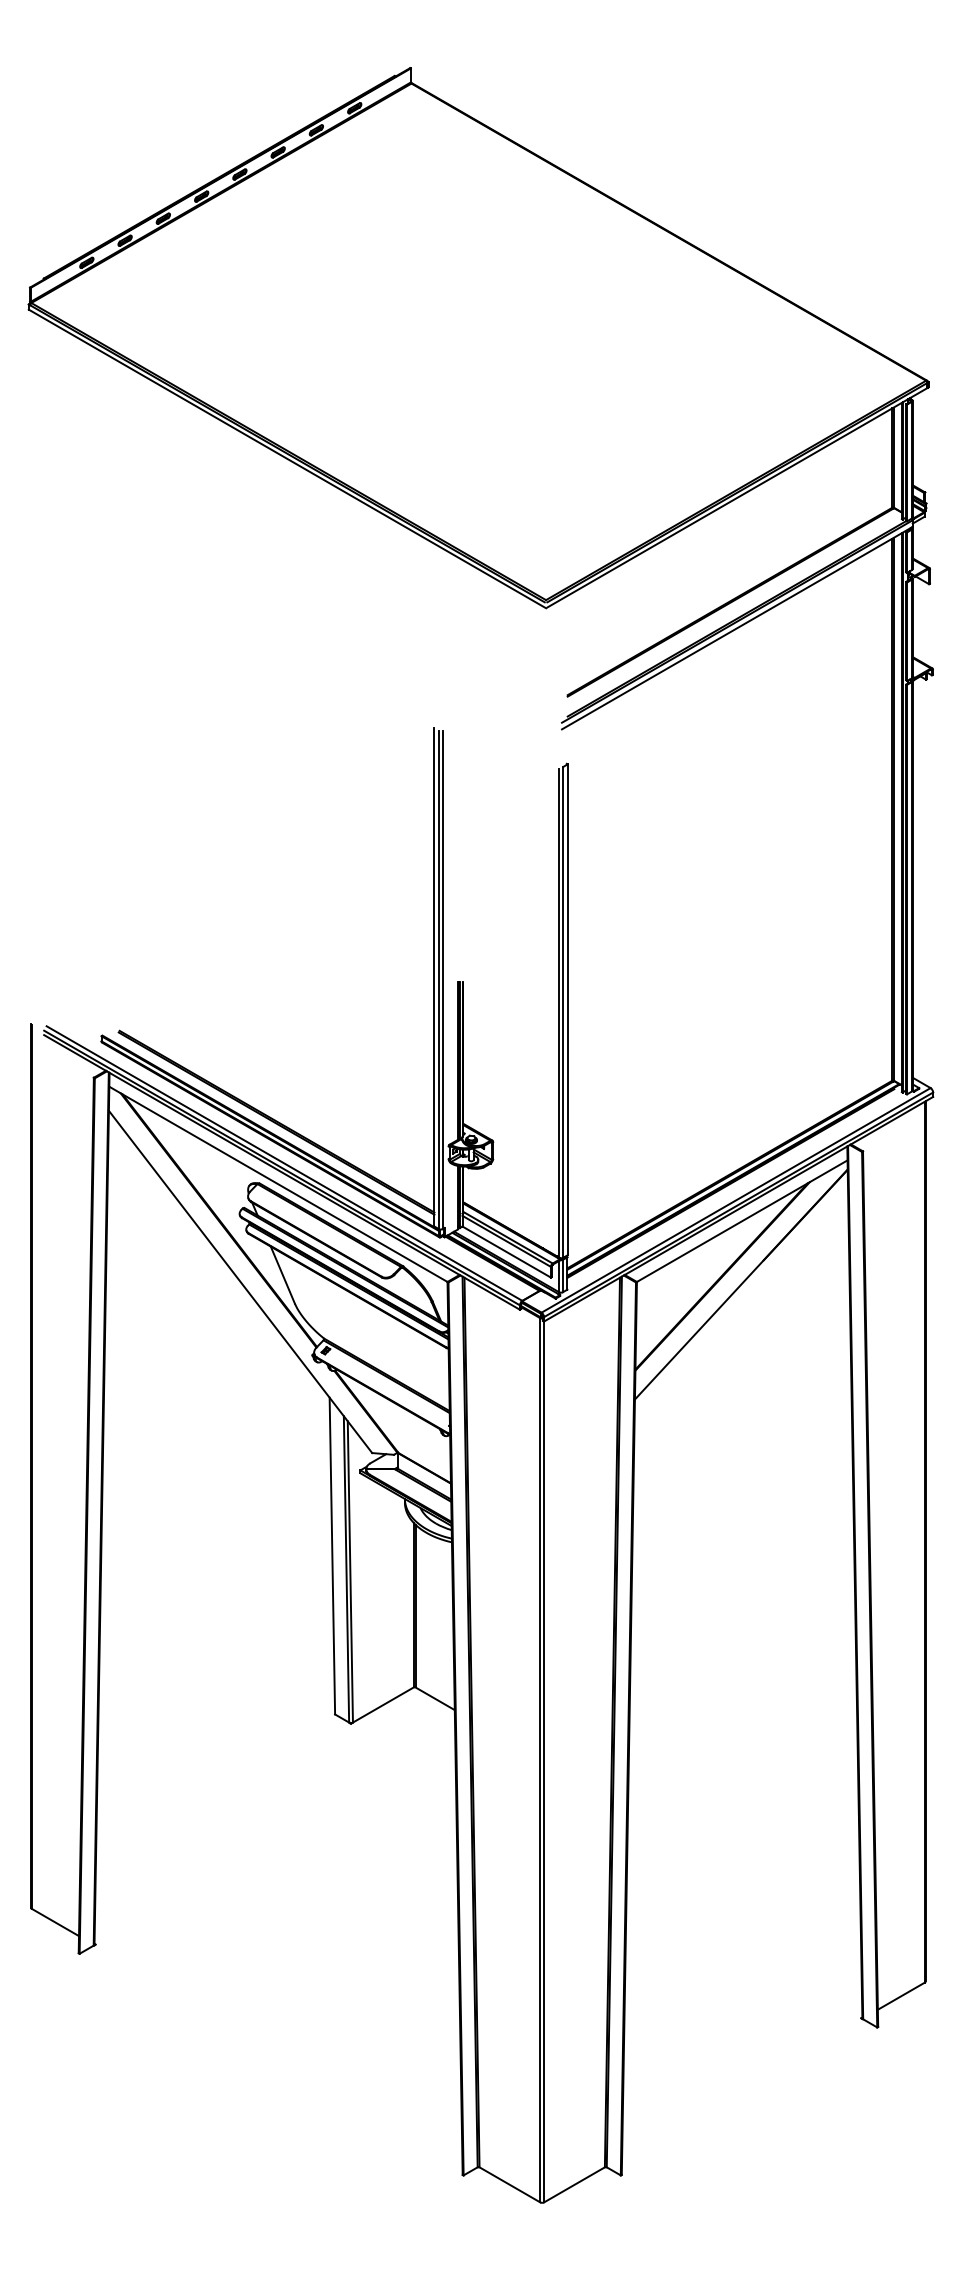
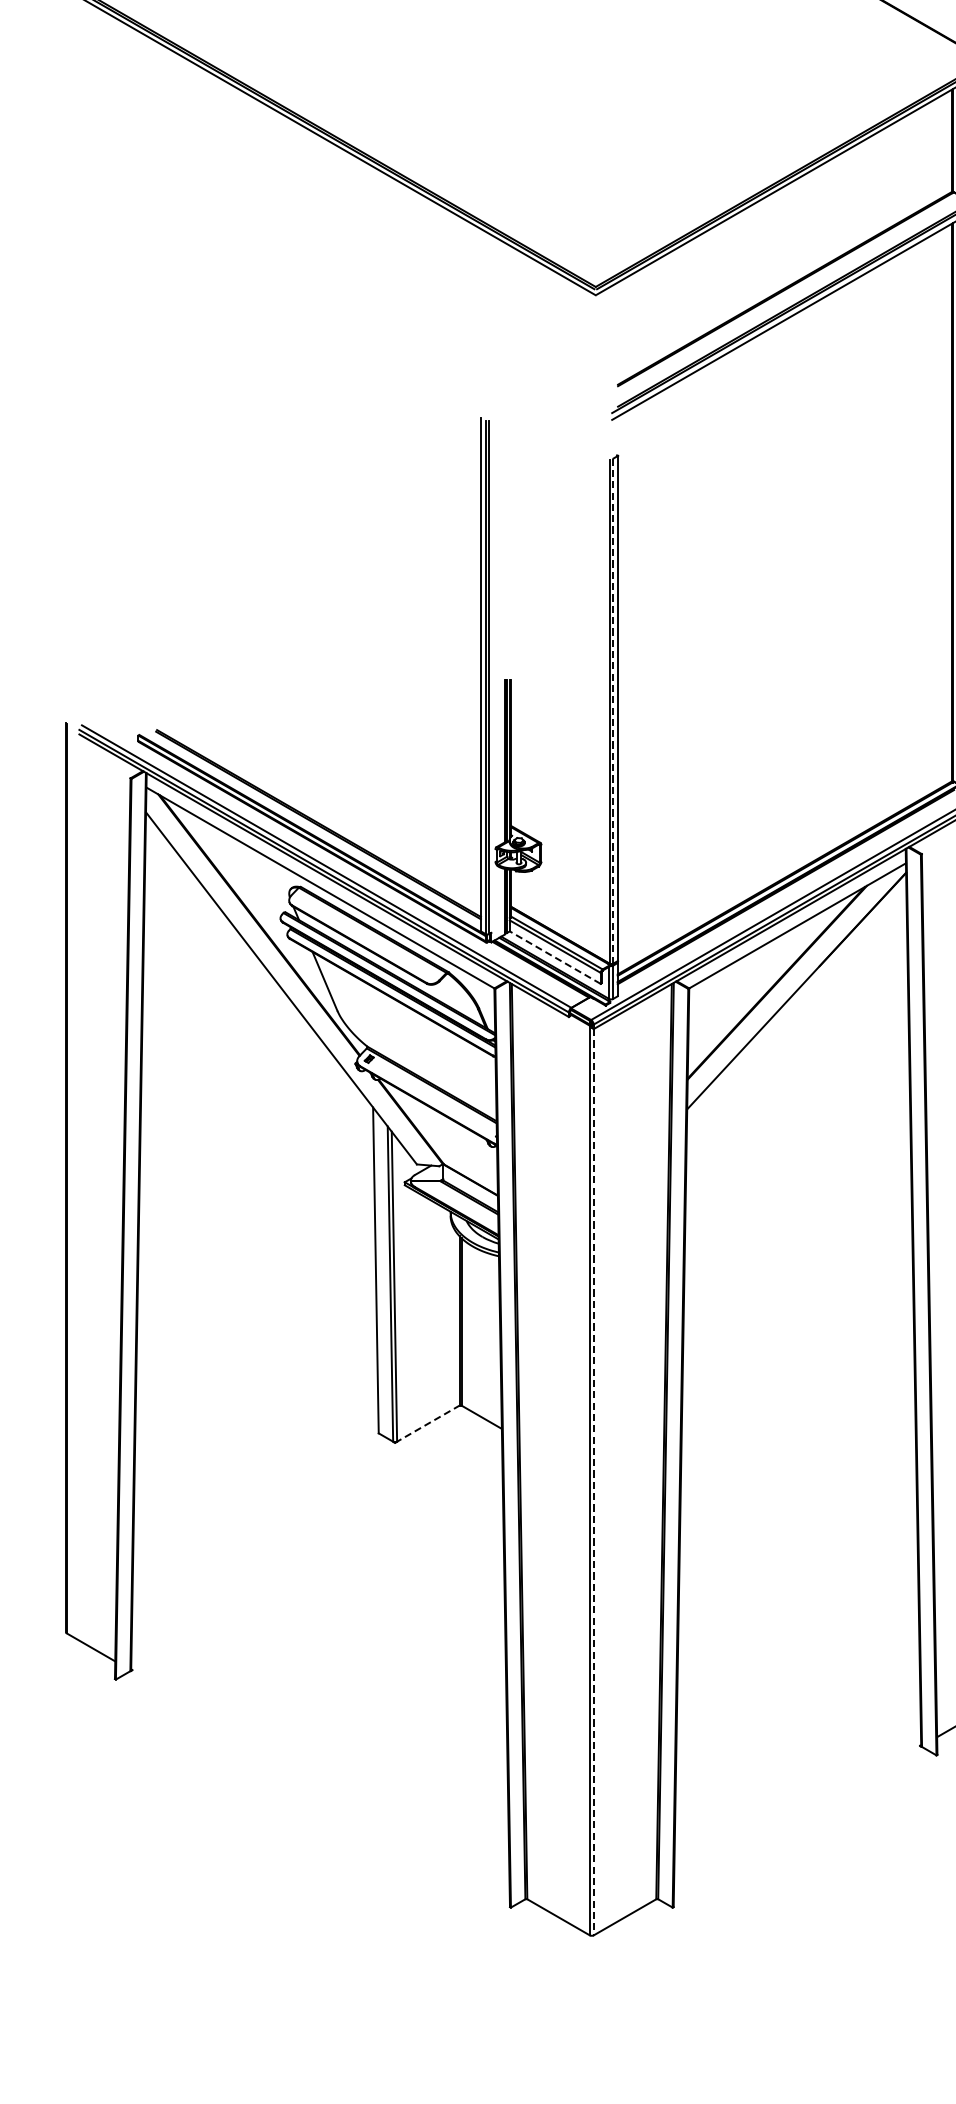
line: (563, 1012) -> (613, 711), solid -> dashed
line: (506, 1251) -> (555, 957), solid -> dashed
line: (382, 1705) -> (427, 1424), solid -> dashed
line: (544, 1762) -> (594, 1482), solid -> dashed

